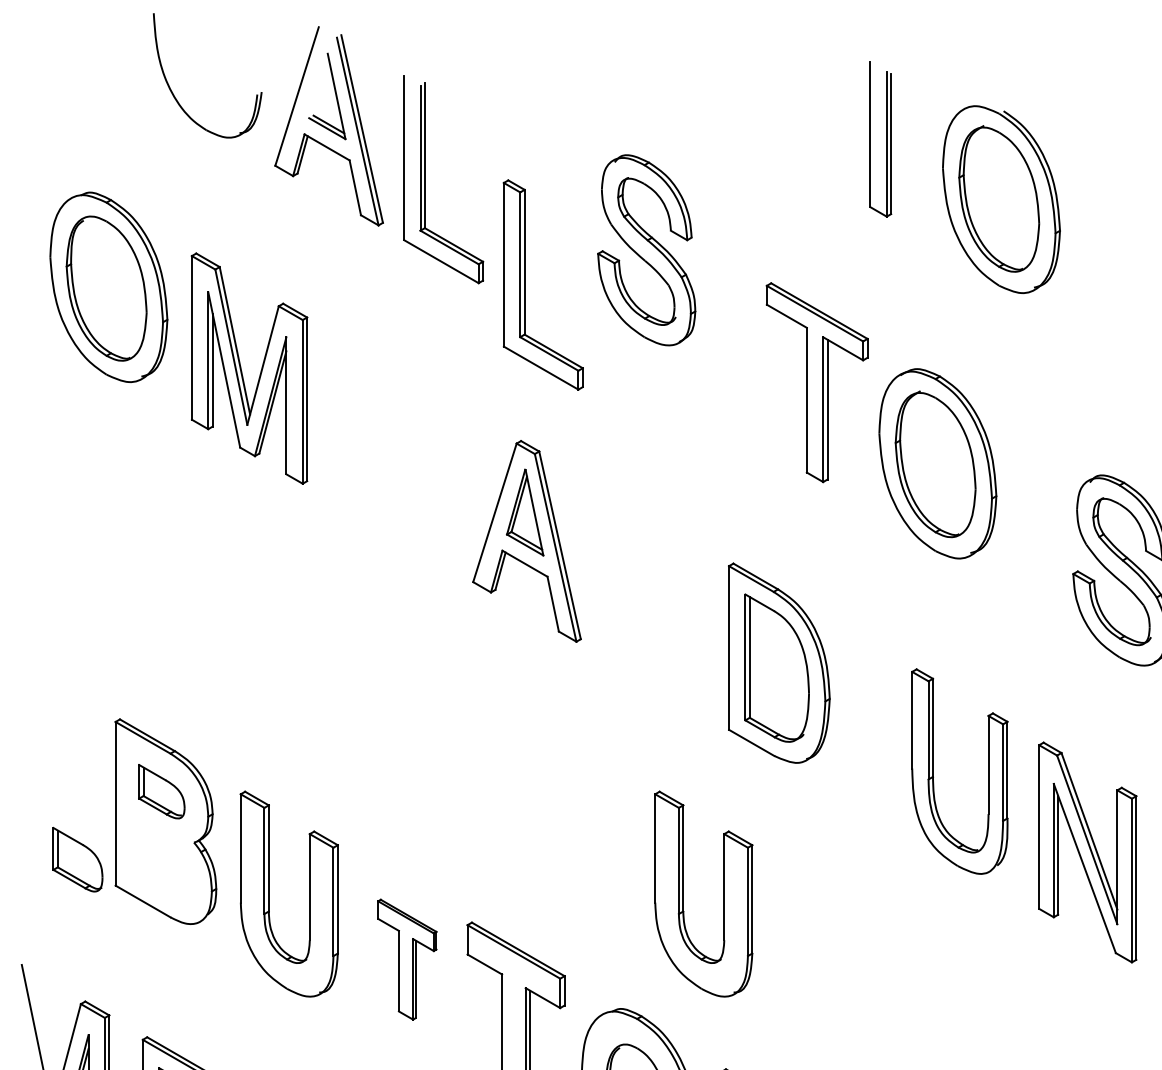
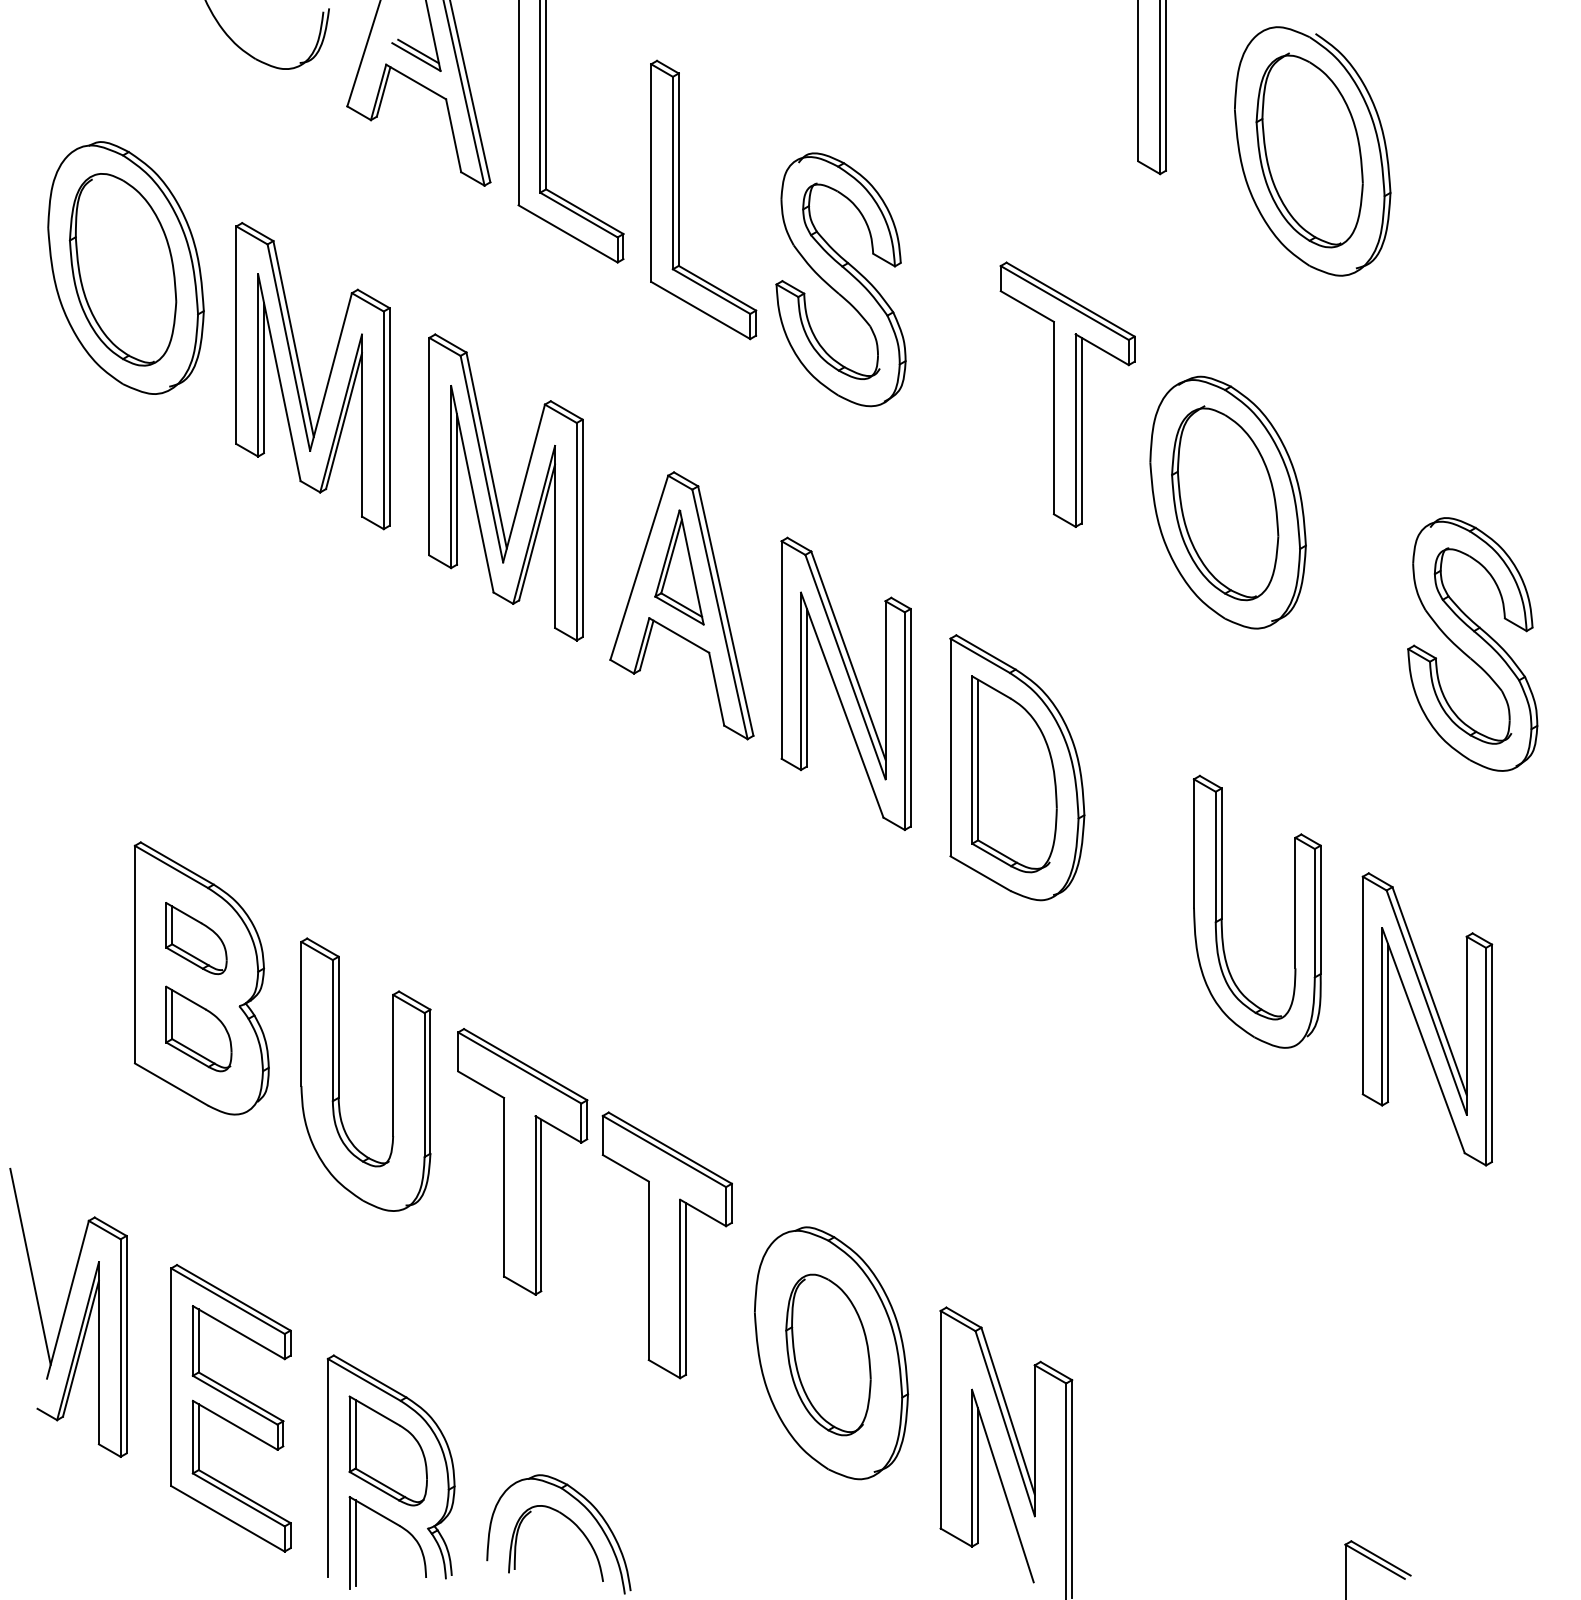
part: (646, 250) -> (840, 279), moved
part: (525, 284) -> (679, 199), moved
part: (386, 452) -> (495, 487), added
part: (650, 599) -> (845, 683), added
part: (77, 859) -> (198, 1028), moved
part: (683, 893) -> (890, 1074), removed
part: (407, 959) -> (522, 1161), size x1.67

